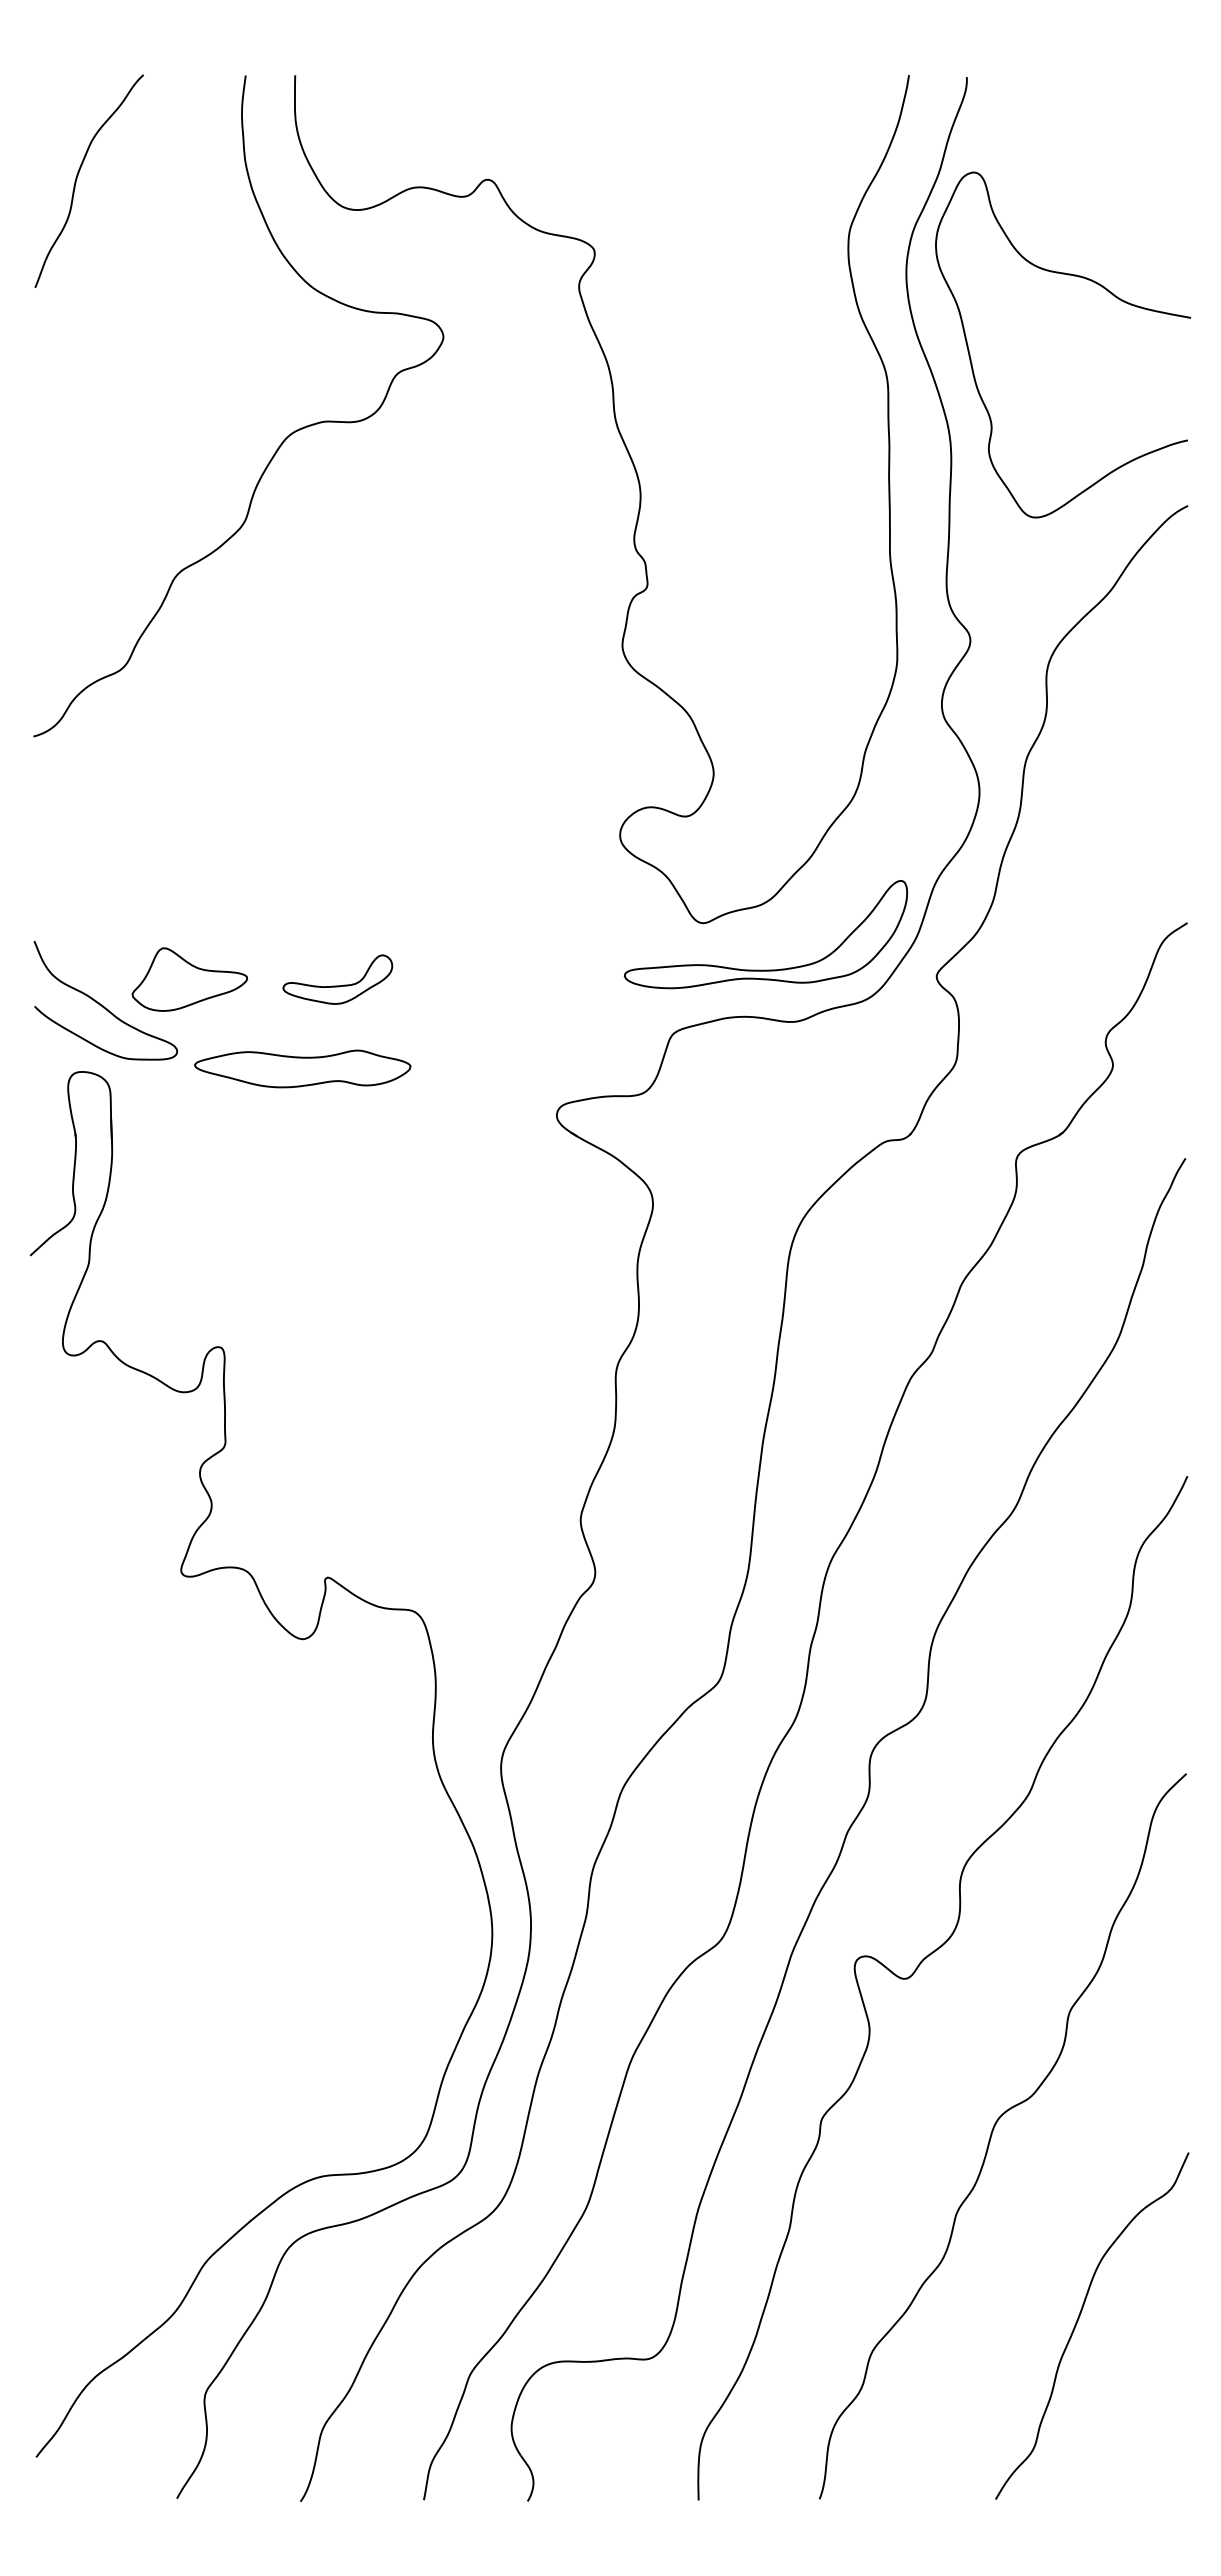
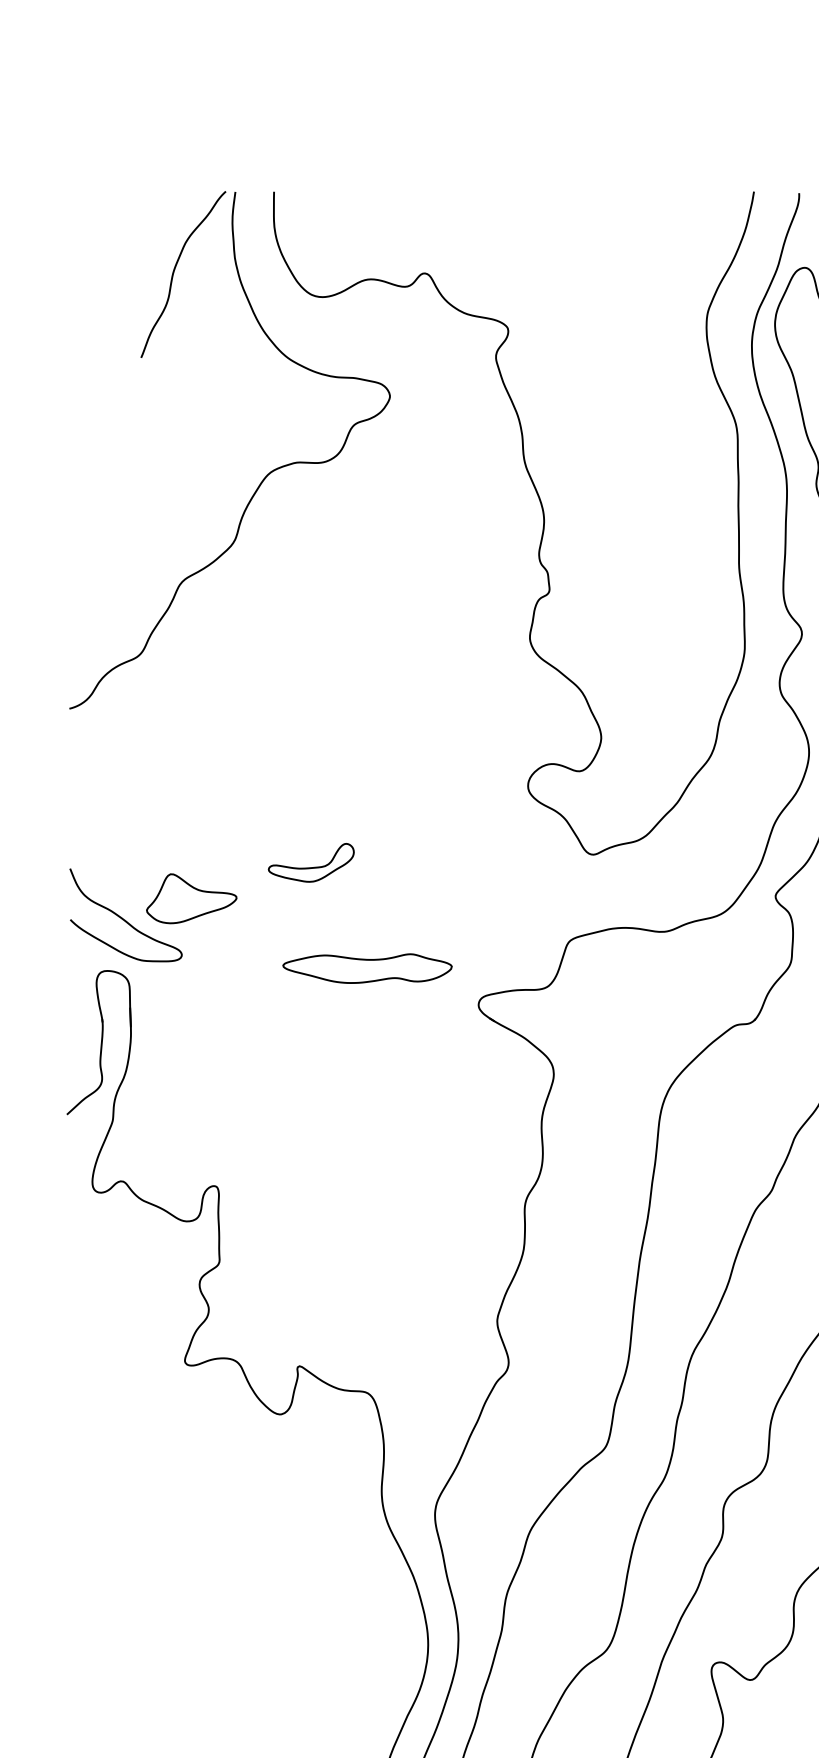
curve: (77, 179) -> (174, 273), moved
part: (765, 969) -> (641, 890), removed
part: (337, 979) -> (311, 862), moved
part: (302, 1068) -> (367, 968), moved

